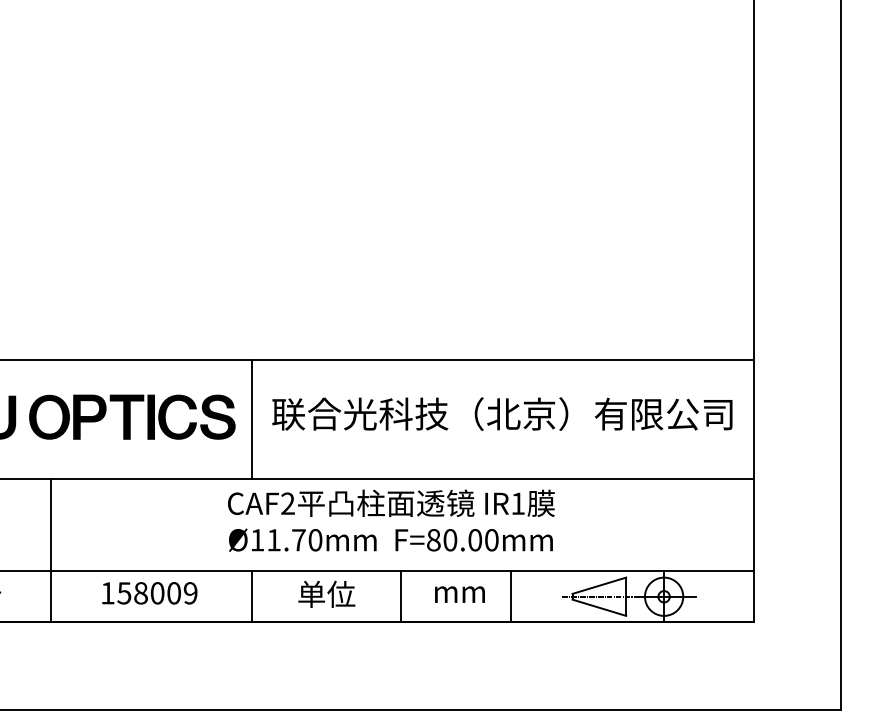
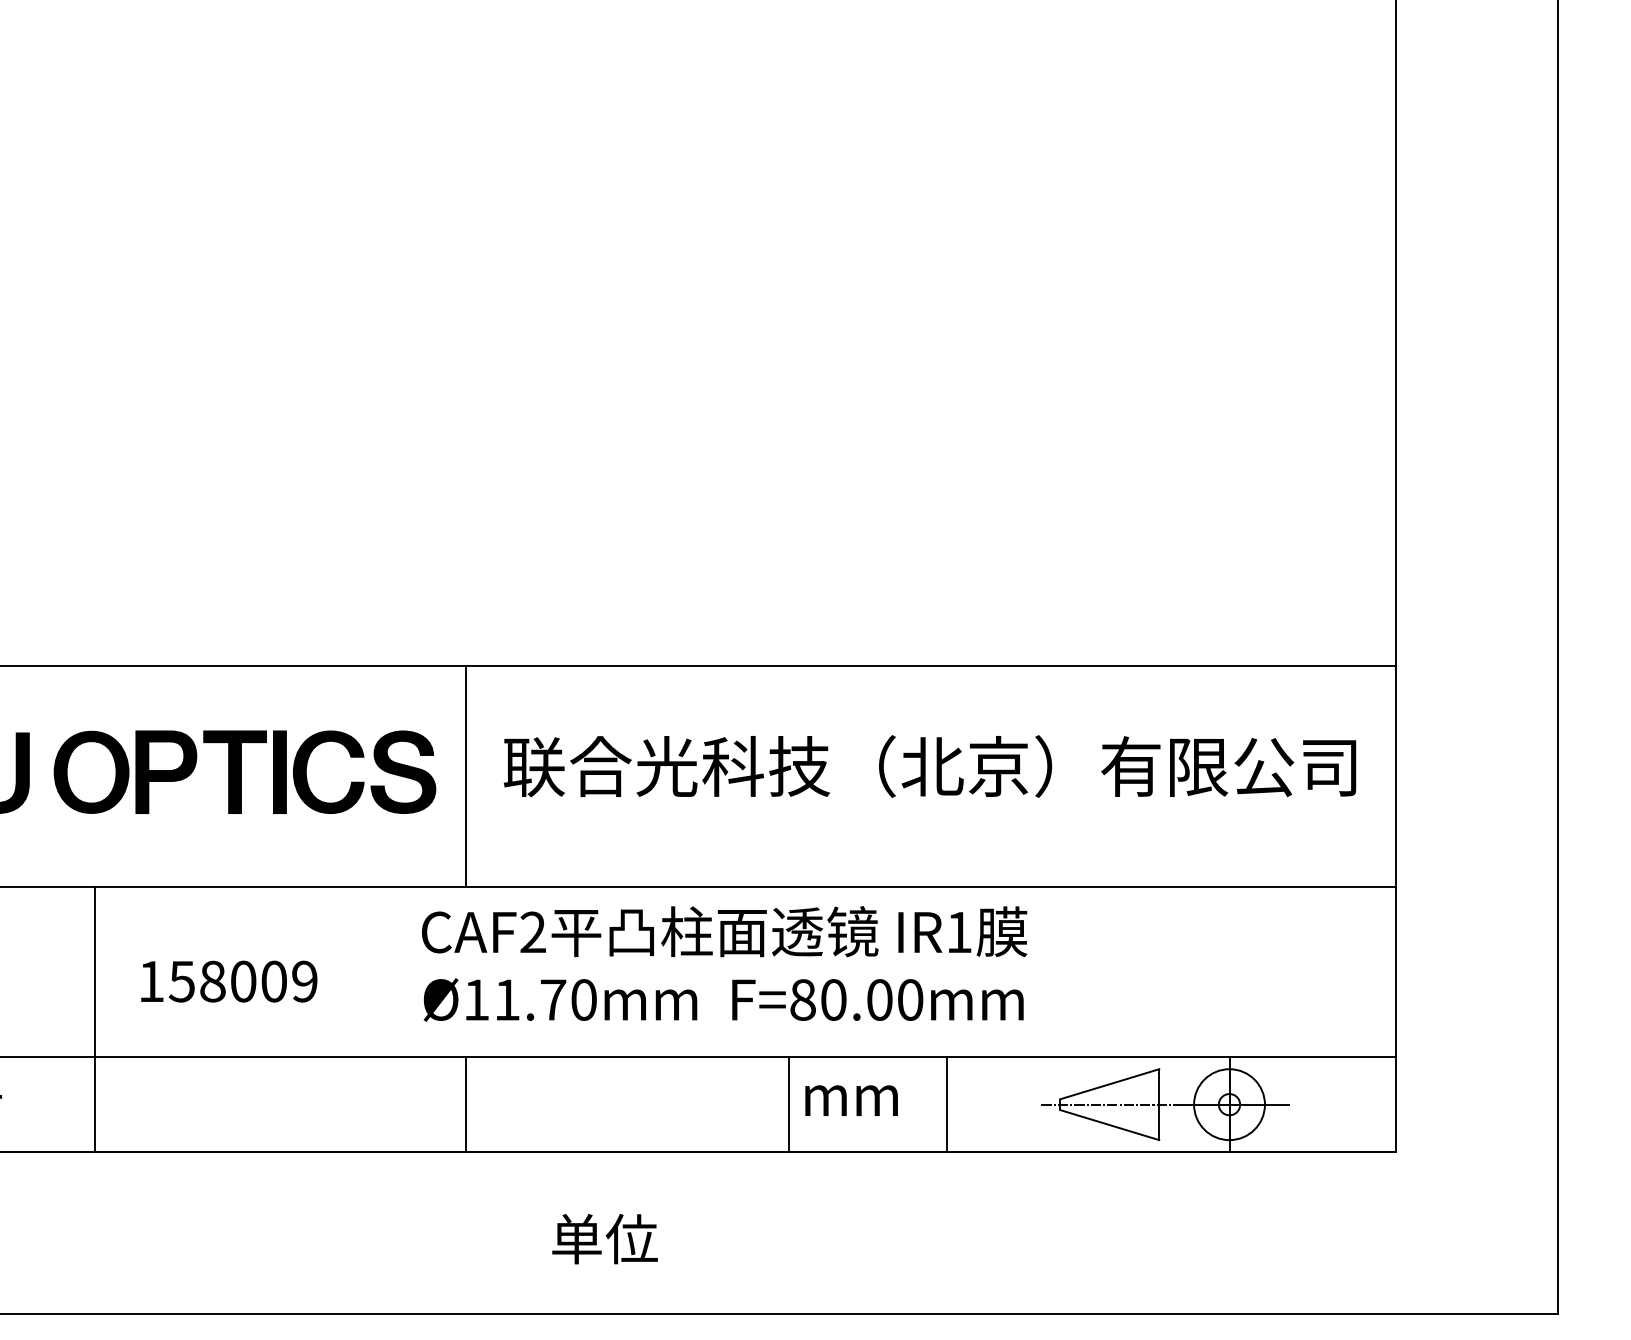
text: (149, 593) -> (228, 981), moved
text: (326, 594) -> (604, 1239), moved
line: (401, 596) -> (789, 1104), moved

